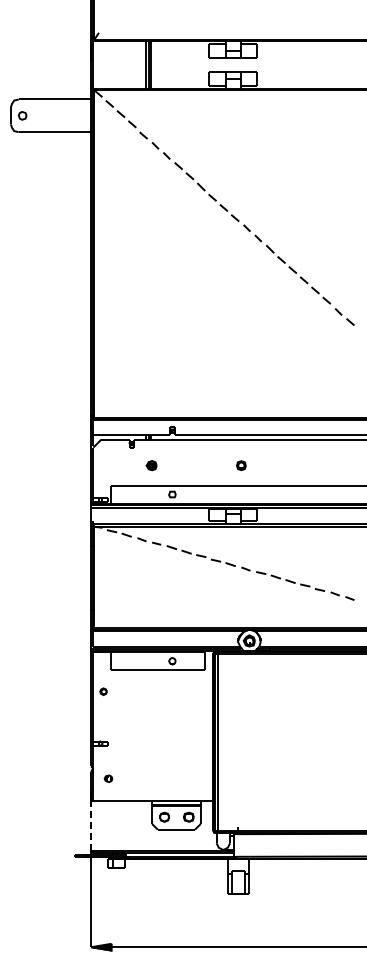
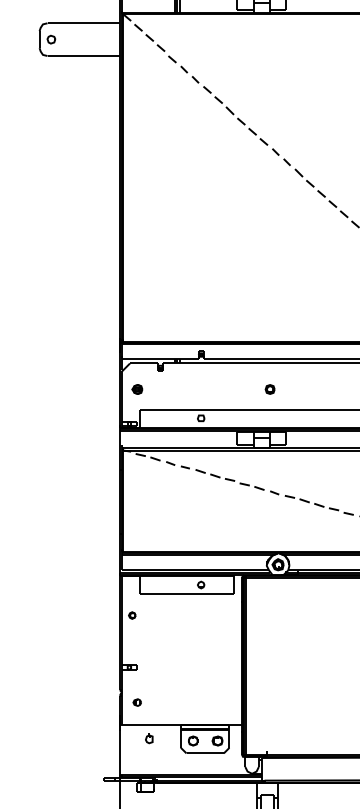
part: (151, 465) -> (137, 389), moved
part: (120, 814) -> (149, 738), added
line: (91, 826) -> (120, 750), dashed -> solid

